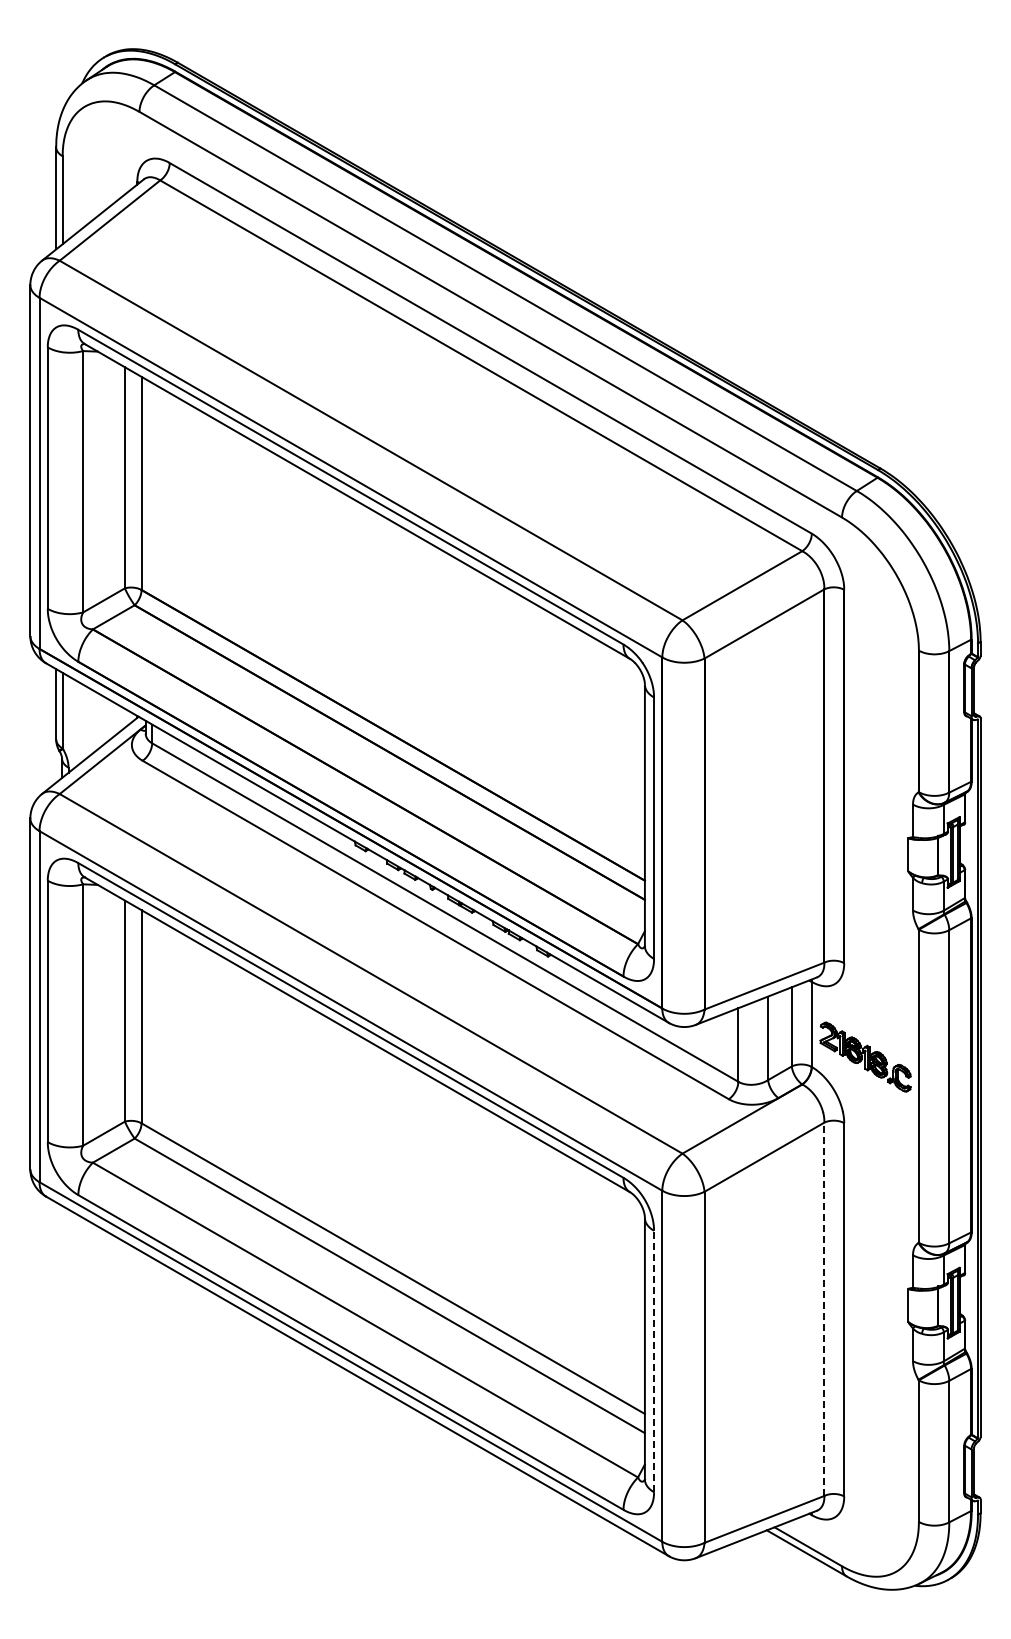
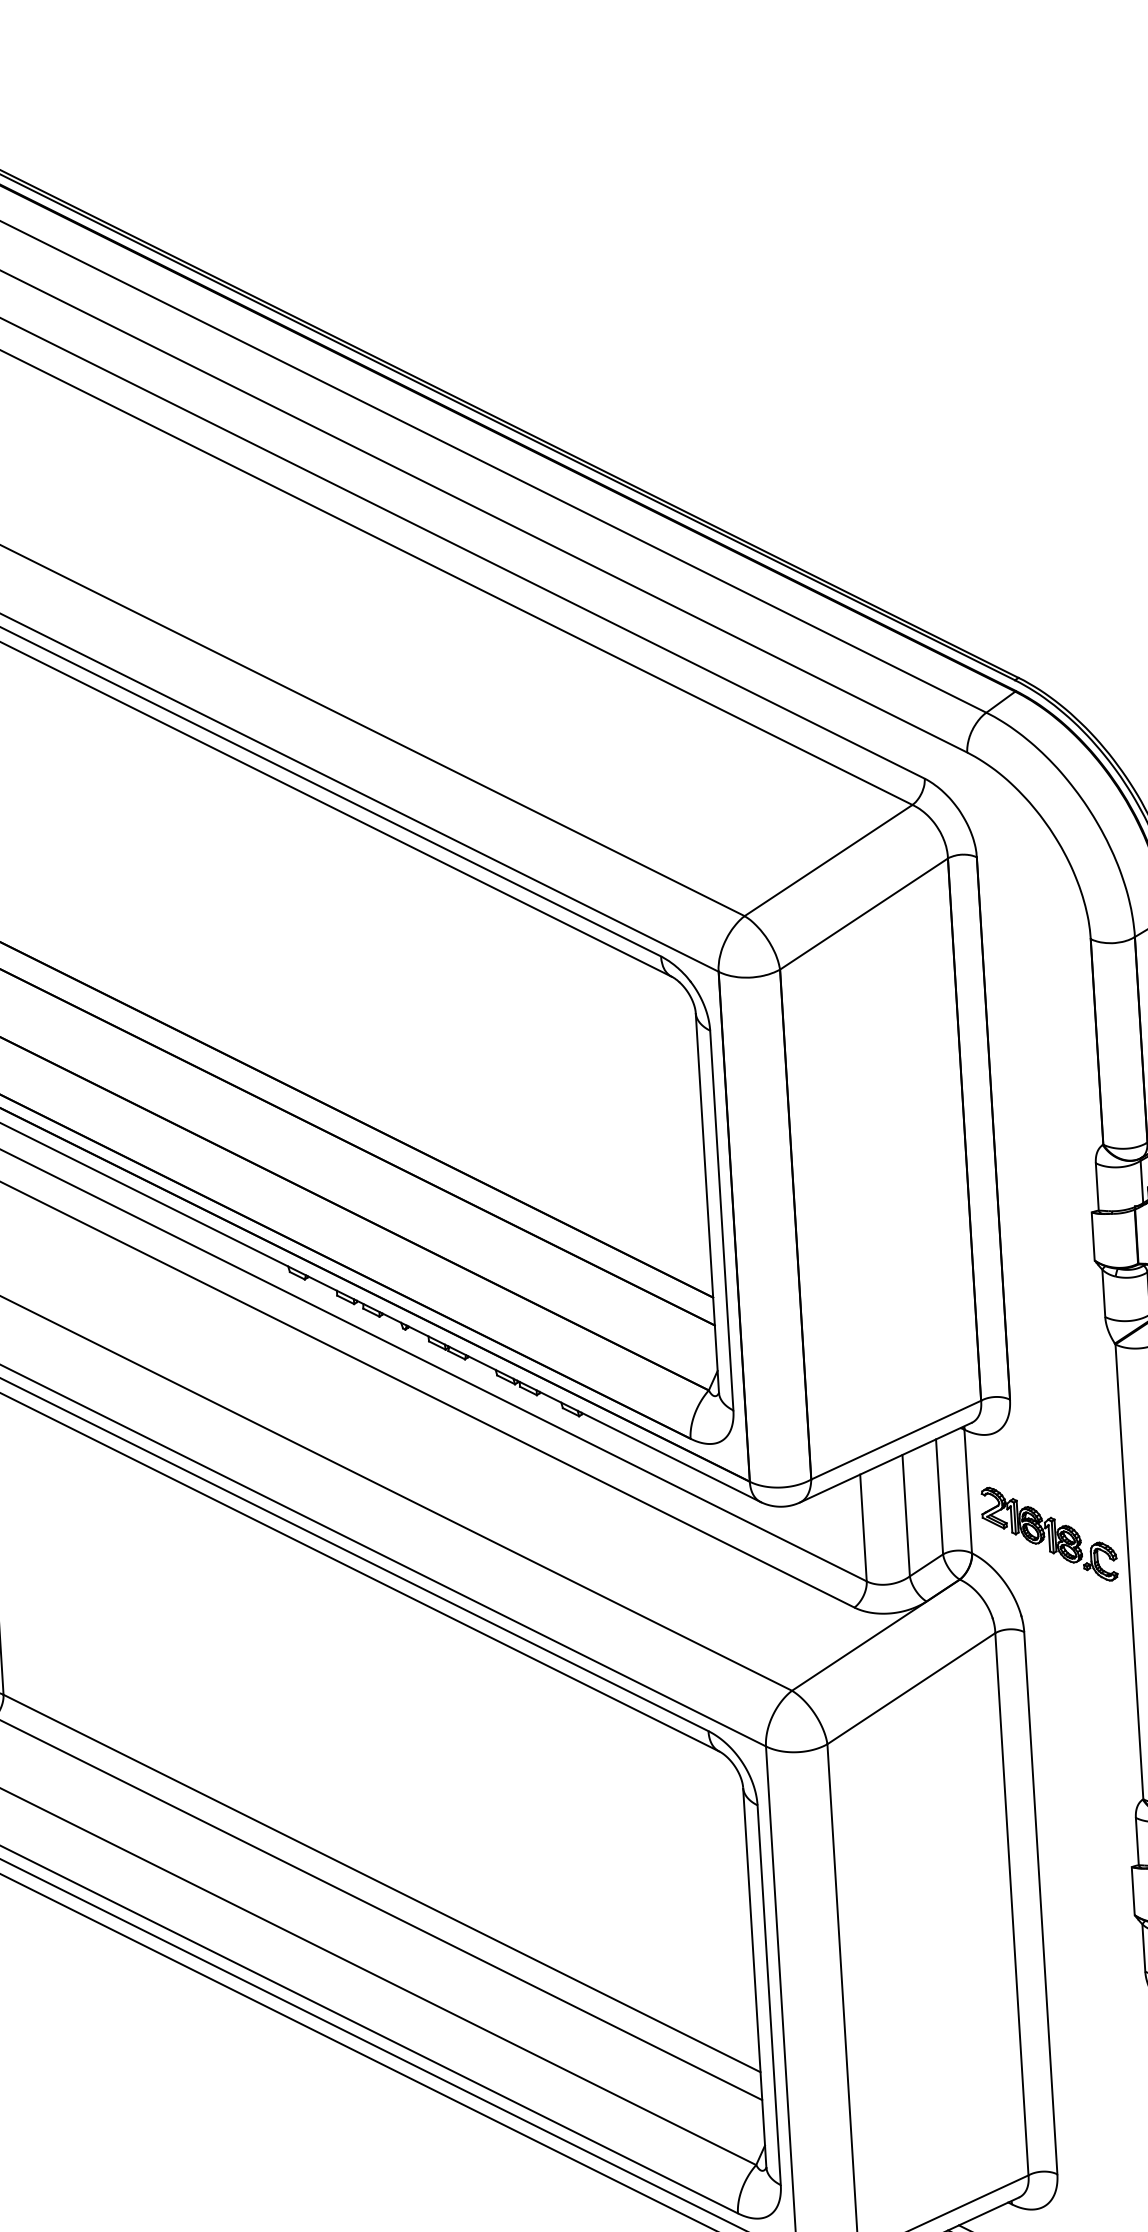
line: (824, 1309) -> (1012, 1904), dashed -> solid
line: (654, 1361) -> (769, 1995), dashed -> solid

